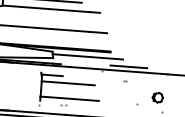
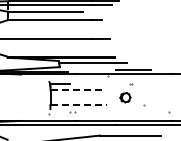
line: (68, 83) -> (76, 90), solid -> dashed
part: (157, 97) -> (125, 97), moved
line: (70, 99) -> (79, 105), solid -> dashed

